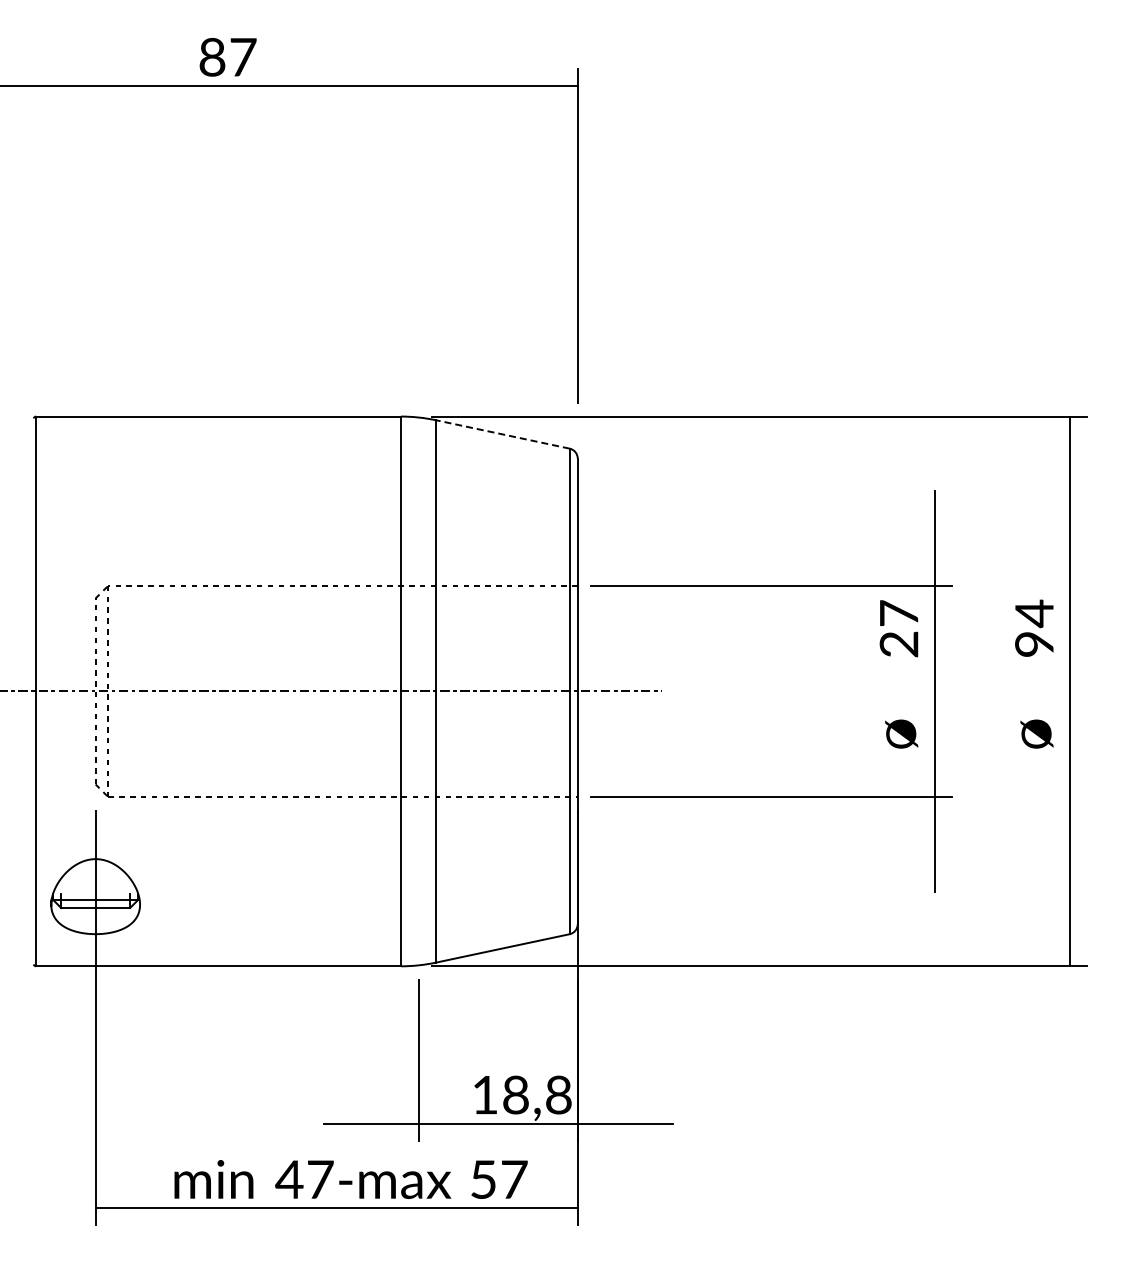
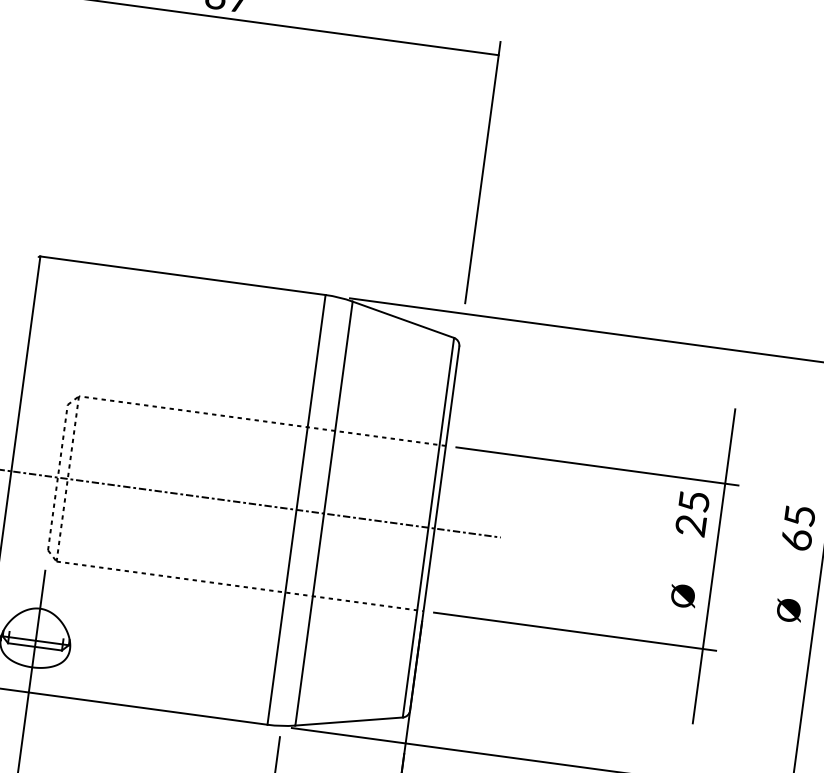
line: (502, 434) -> (403, 319), dashed -> solid
text: (899, 612) -> (694, 500), 27 -> 25
text: (1034, 627) -> (798, 526), 94 -> 65

